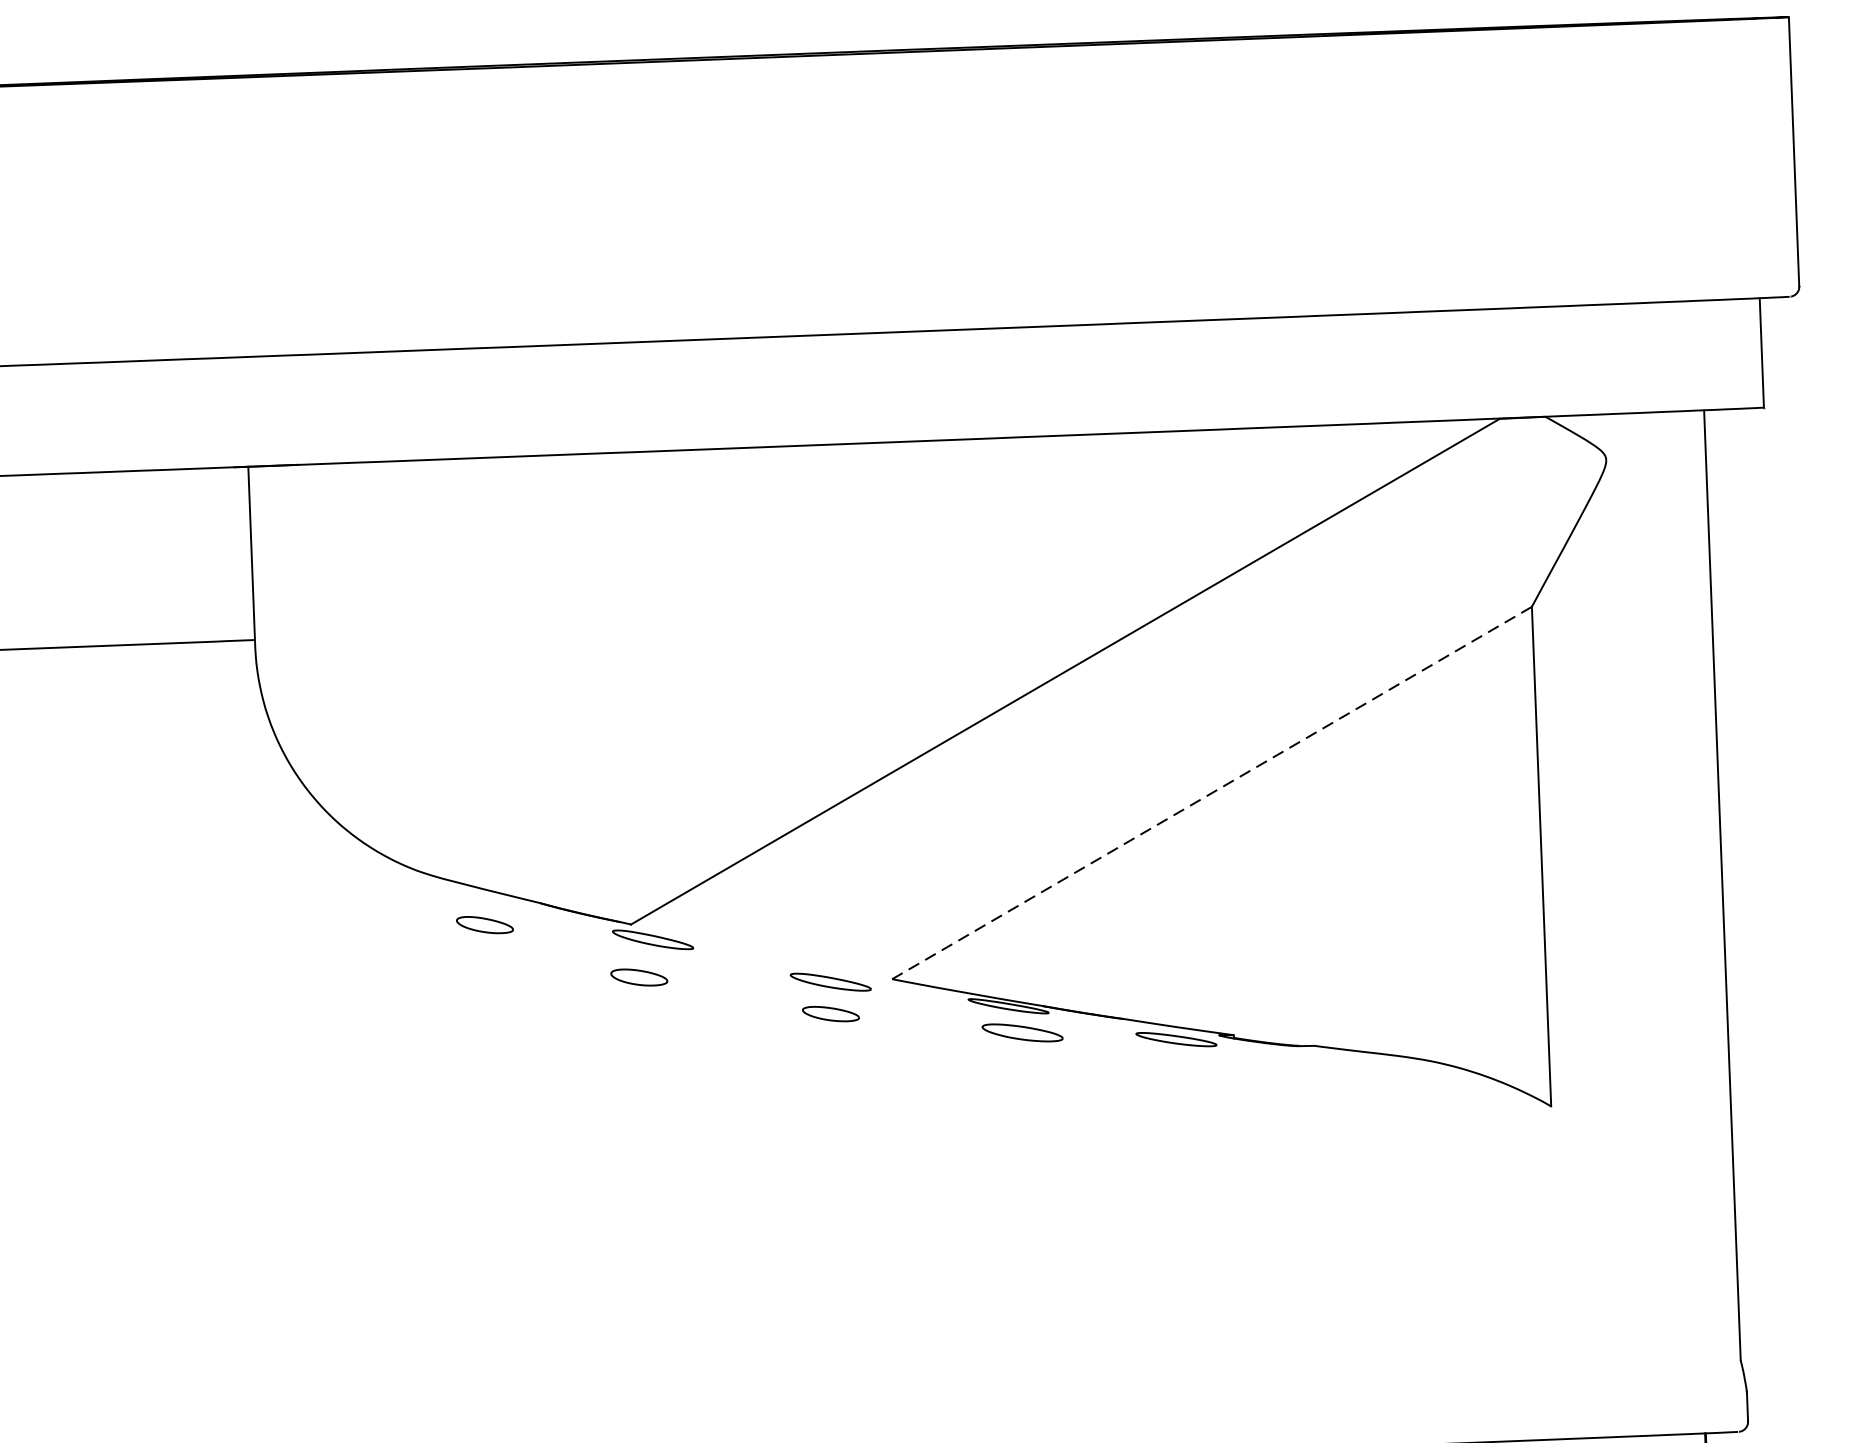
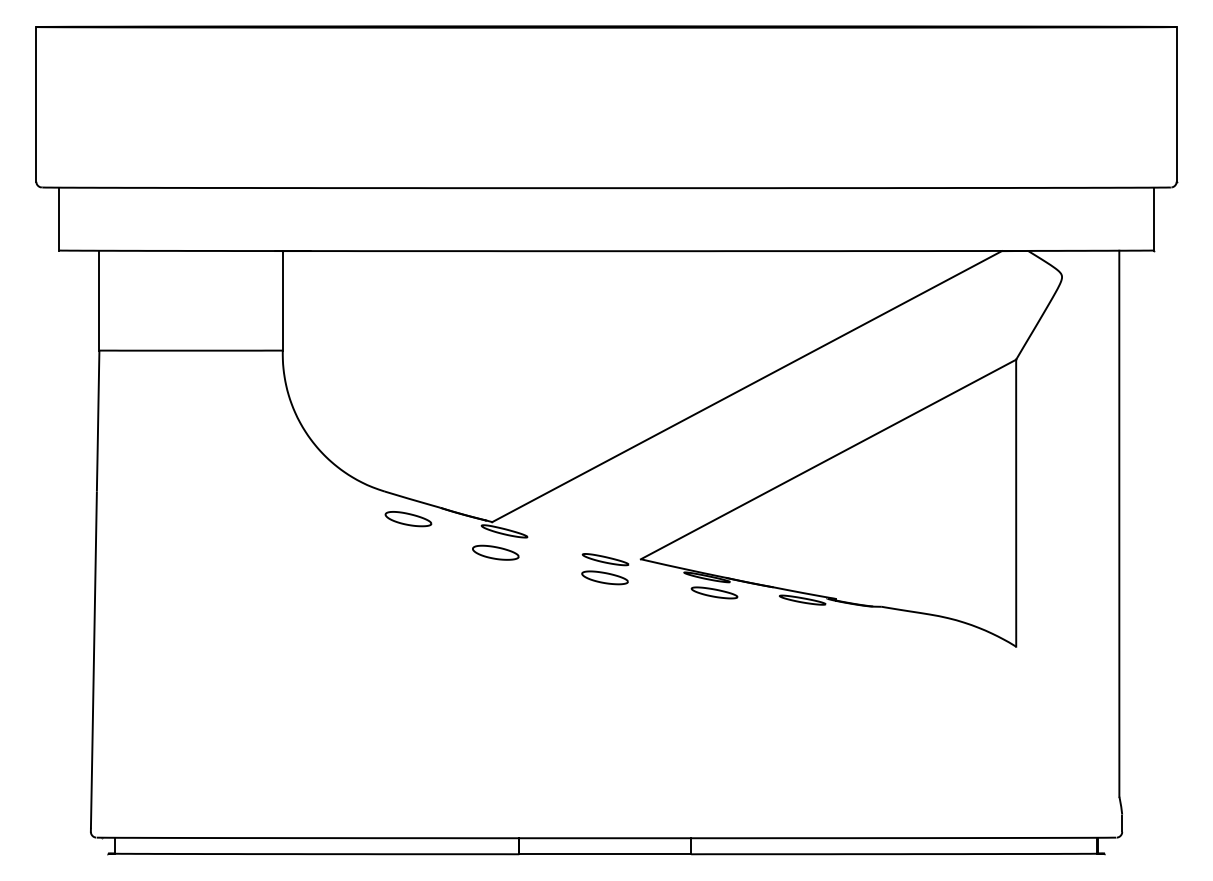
line: (1211, 793) -> (828, 459), dashed -> solid
part: (485, 925) -> (408, 519), size x1.43
part: (638, 977) -> (495, 552), size x1.43
part: (830, 1013) -> (604, 577), size x1.43

